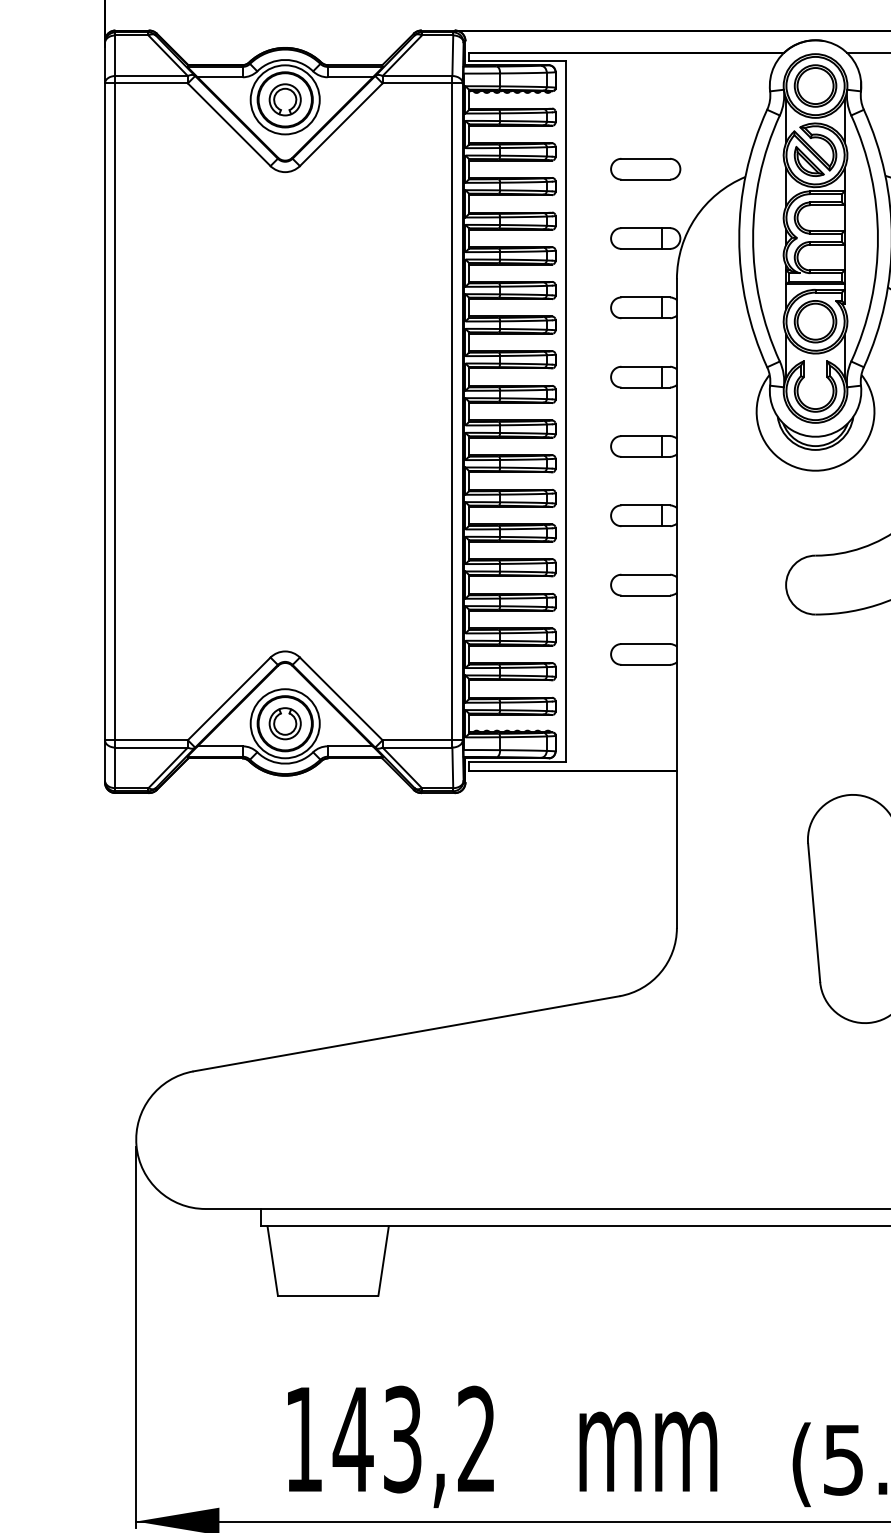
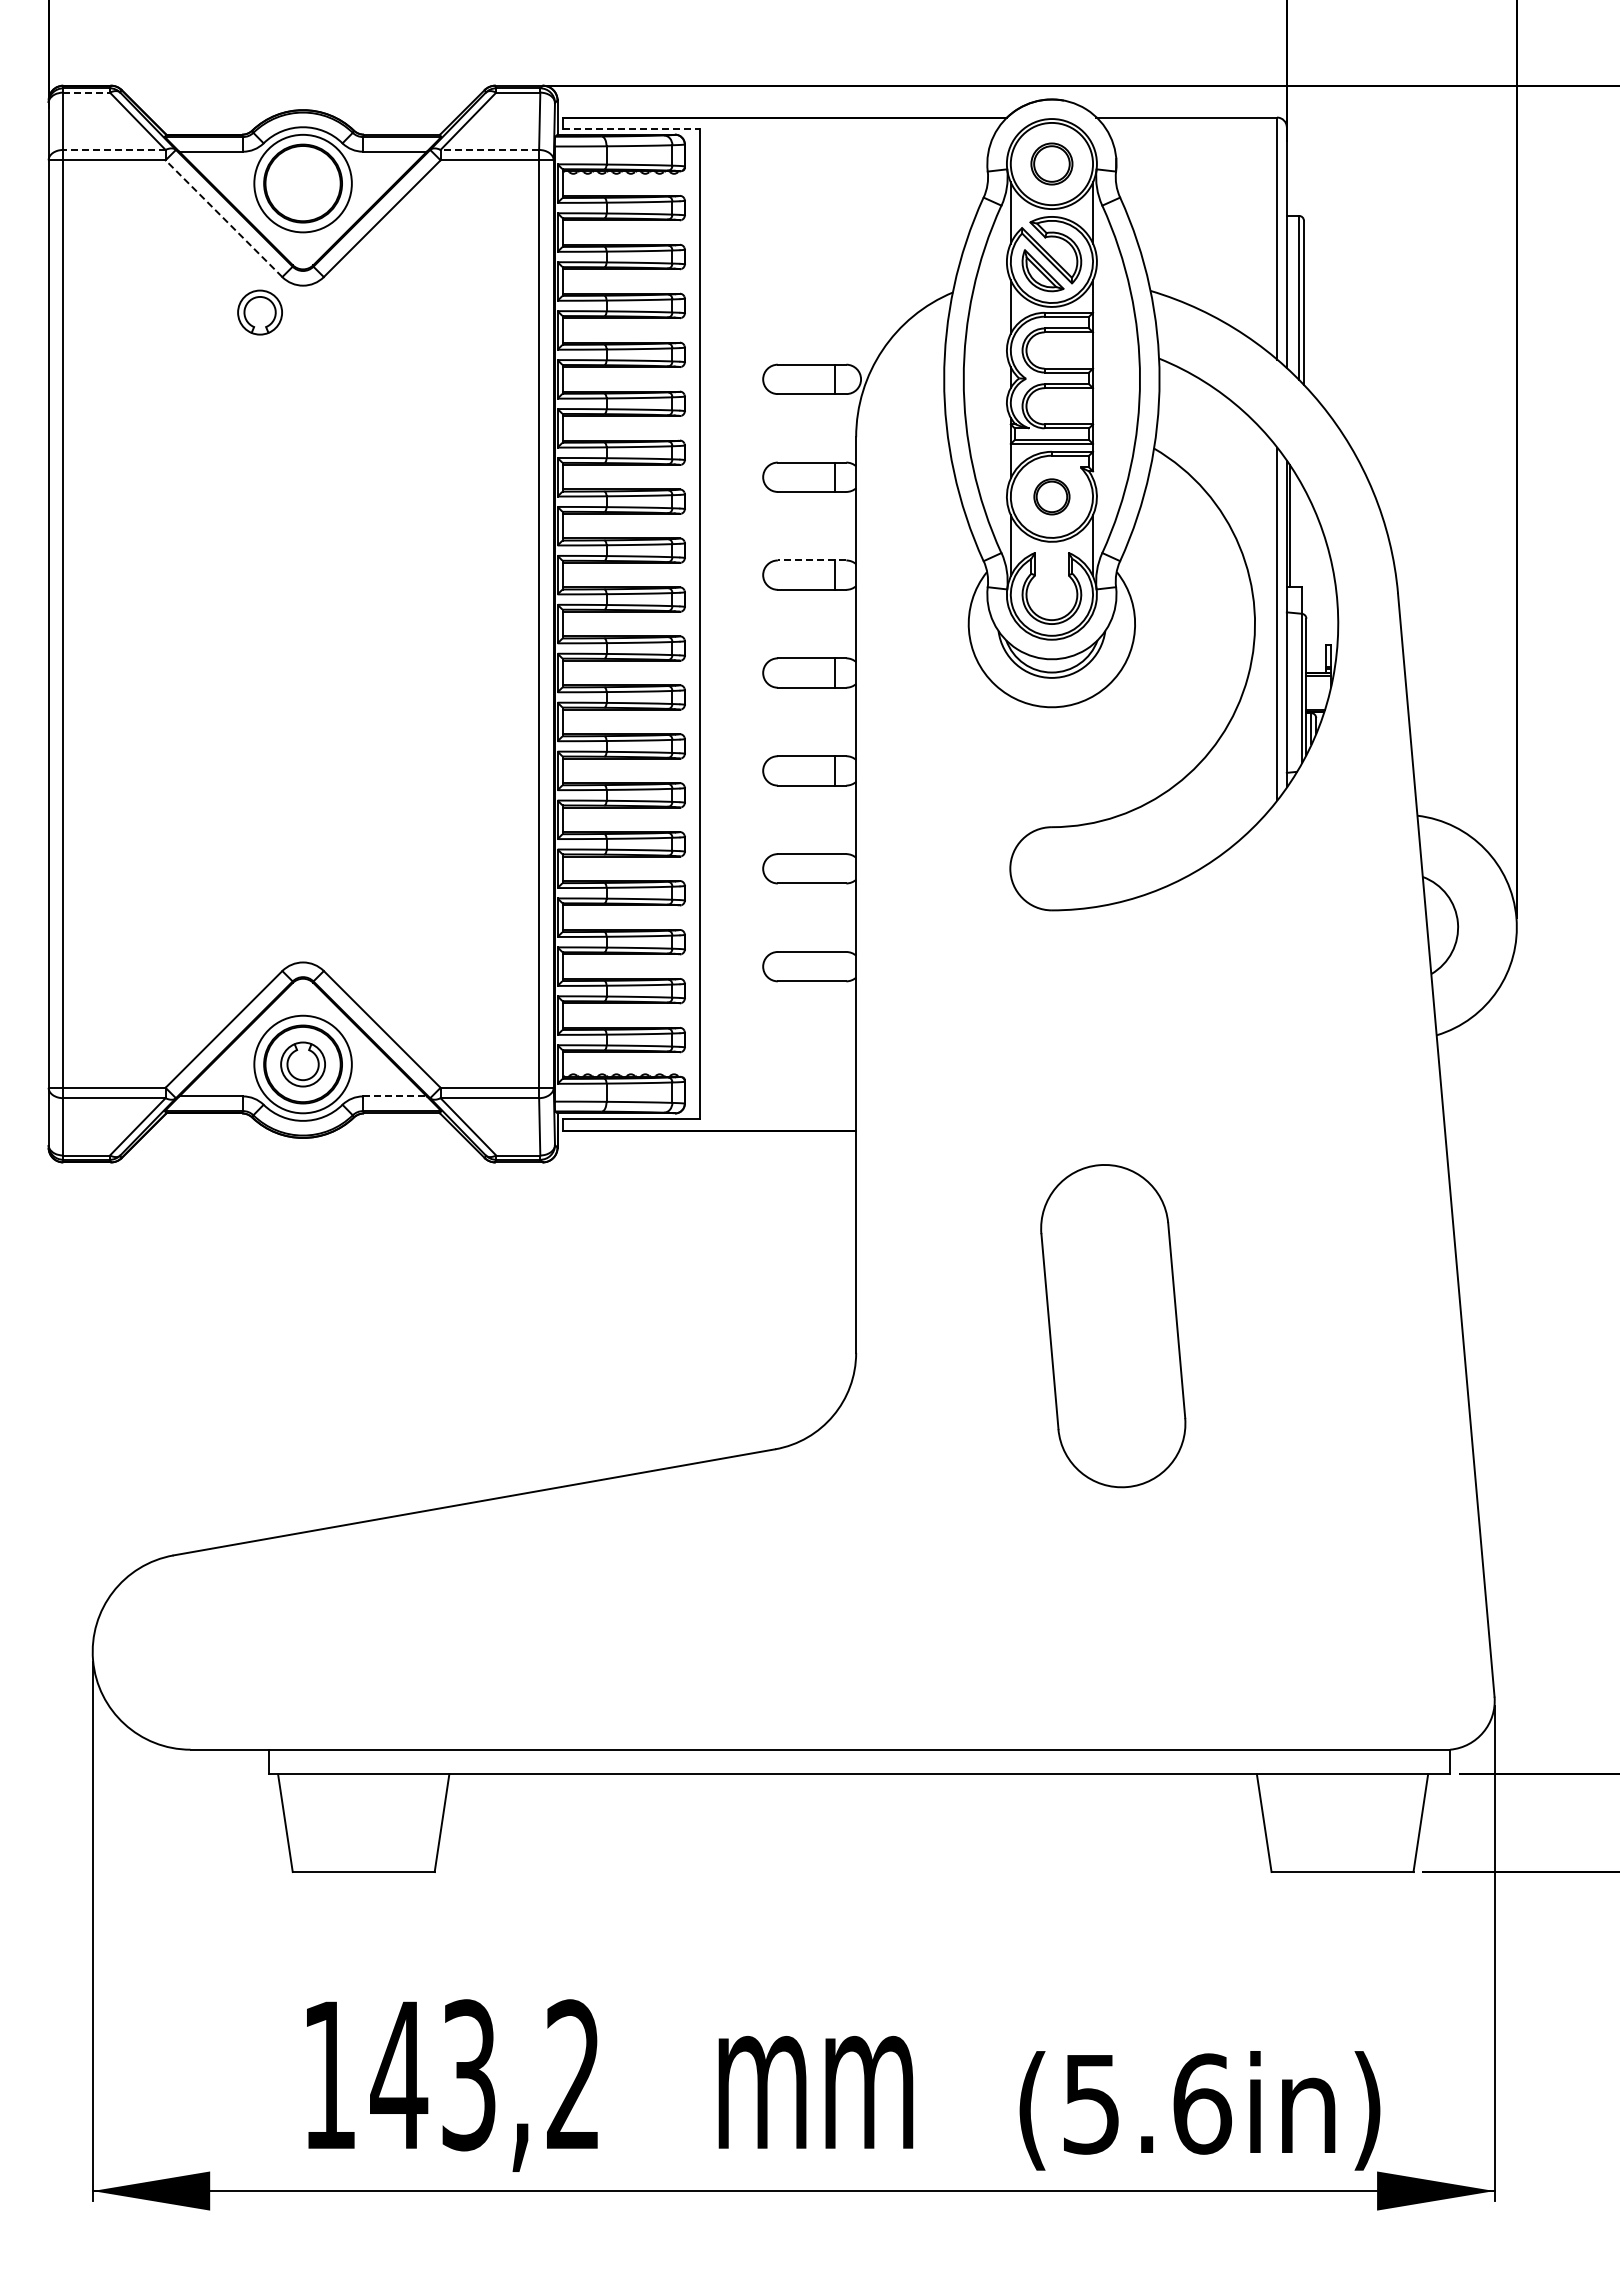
line: (132, 35) -> (87, 92), solid -> dashed
line: (517, 61) -> (631, 129), solid -> dashed
line: (150, 75) -> (113, 149), solid -> dashed
line: (417, 75) -> (489, 149), solid -> dashed
part: (815, 85) -> (1051, 163), size x0.7
part: (284, 99) -> (259, 312), moved
line: (228, 124) -> (223, 218), solid -> dashed
part: (645, 169) -> (811, 281), removed
part: (815, 321) -> (1051, 496), size x0.6
line: (645, 366) -> (811, 560), solid -> dashed
line: (349, 746) -> (394, 1096), solid -> dashed

